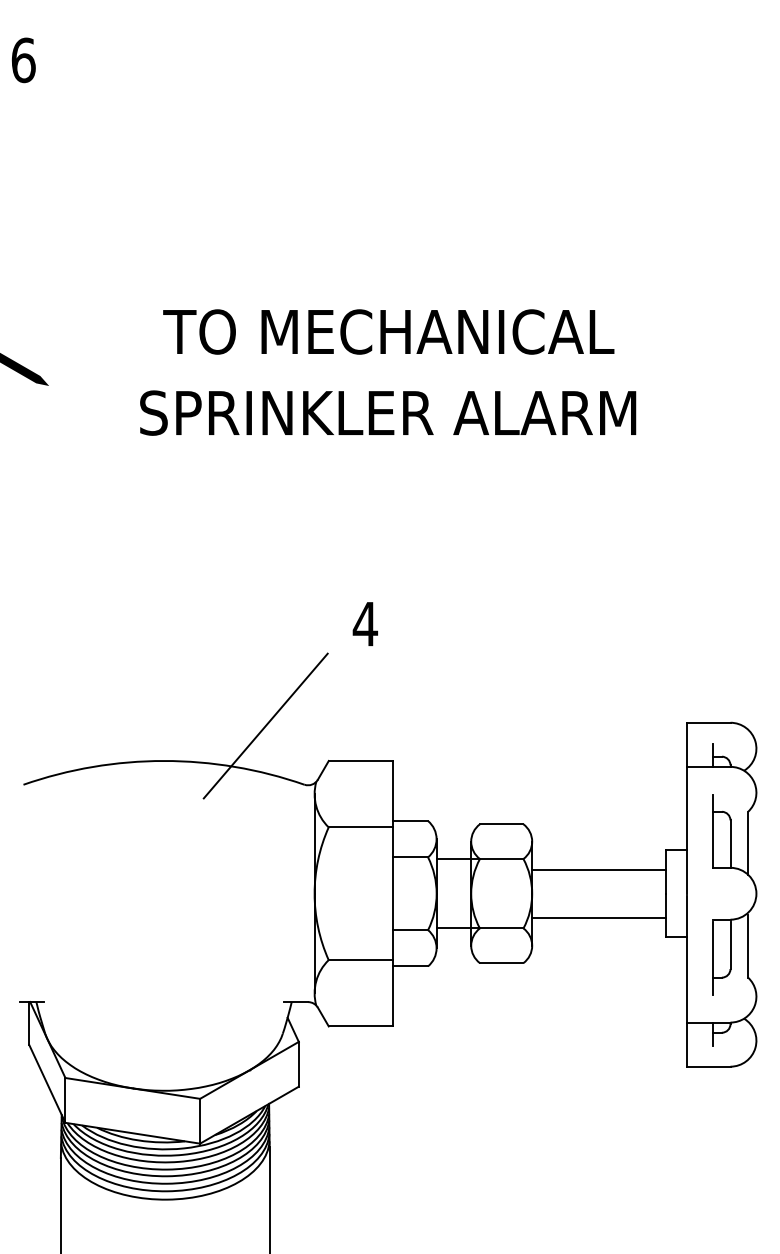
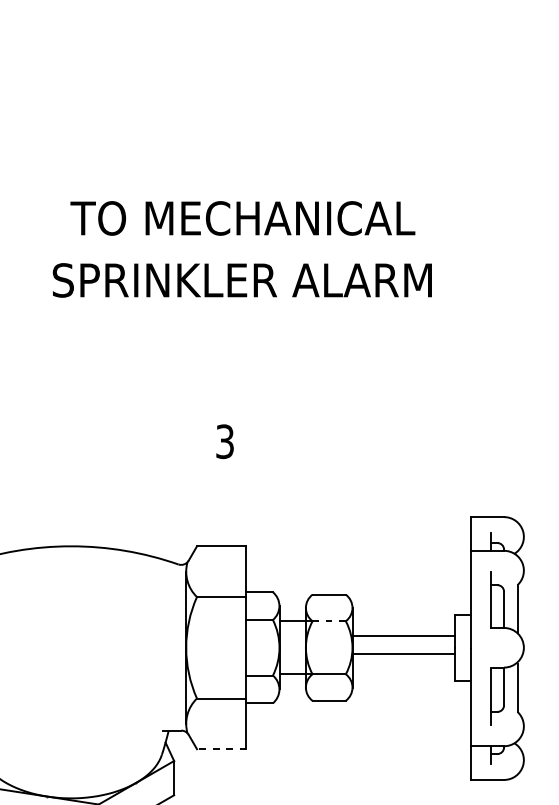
text: (365, 623) -> (225, 441), 4 -> 3
line: (265, 725) -> (148, 519), removed
line: (501, 859) -> (329, 621), solid -> dashed
line: (599, 869) -> (403, 654), moved
line: (599, 917) -> (403, 636), moved
line: (360, 1026) -> (221, 749), solid -> dashed

